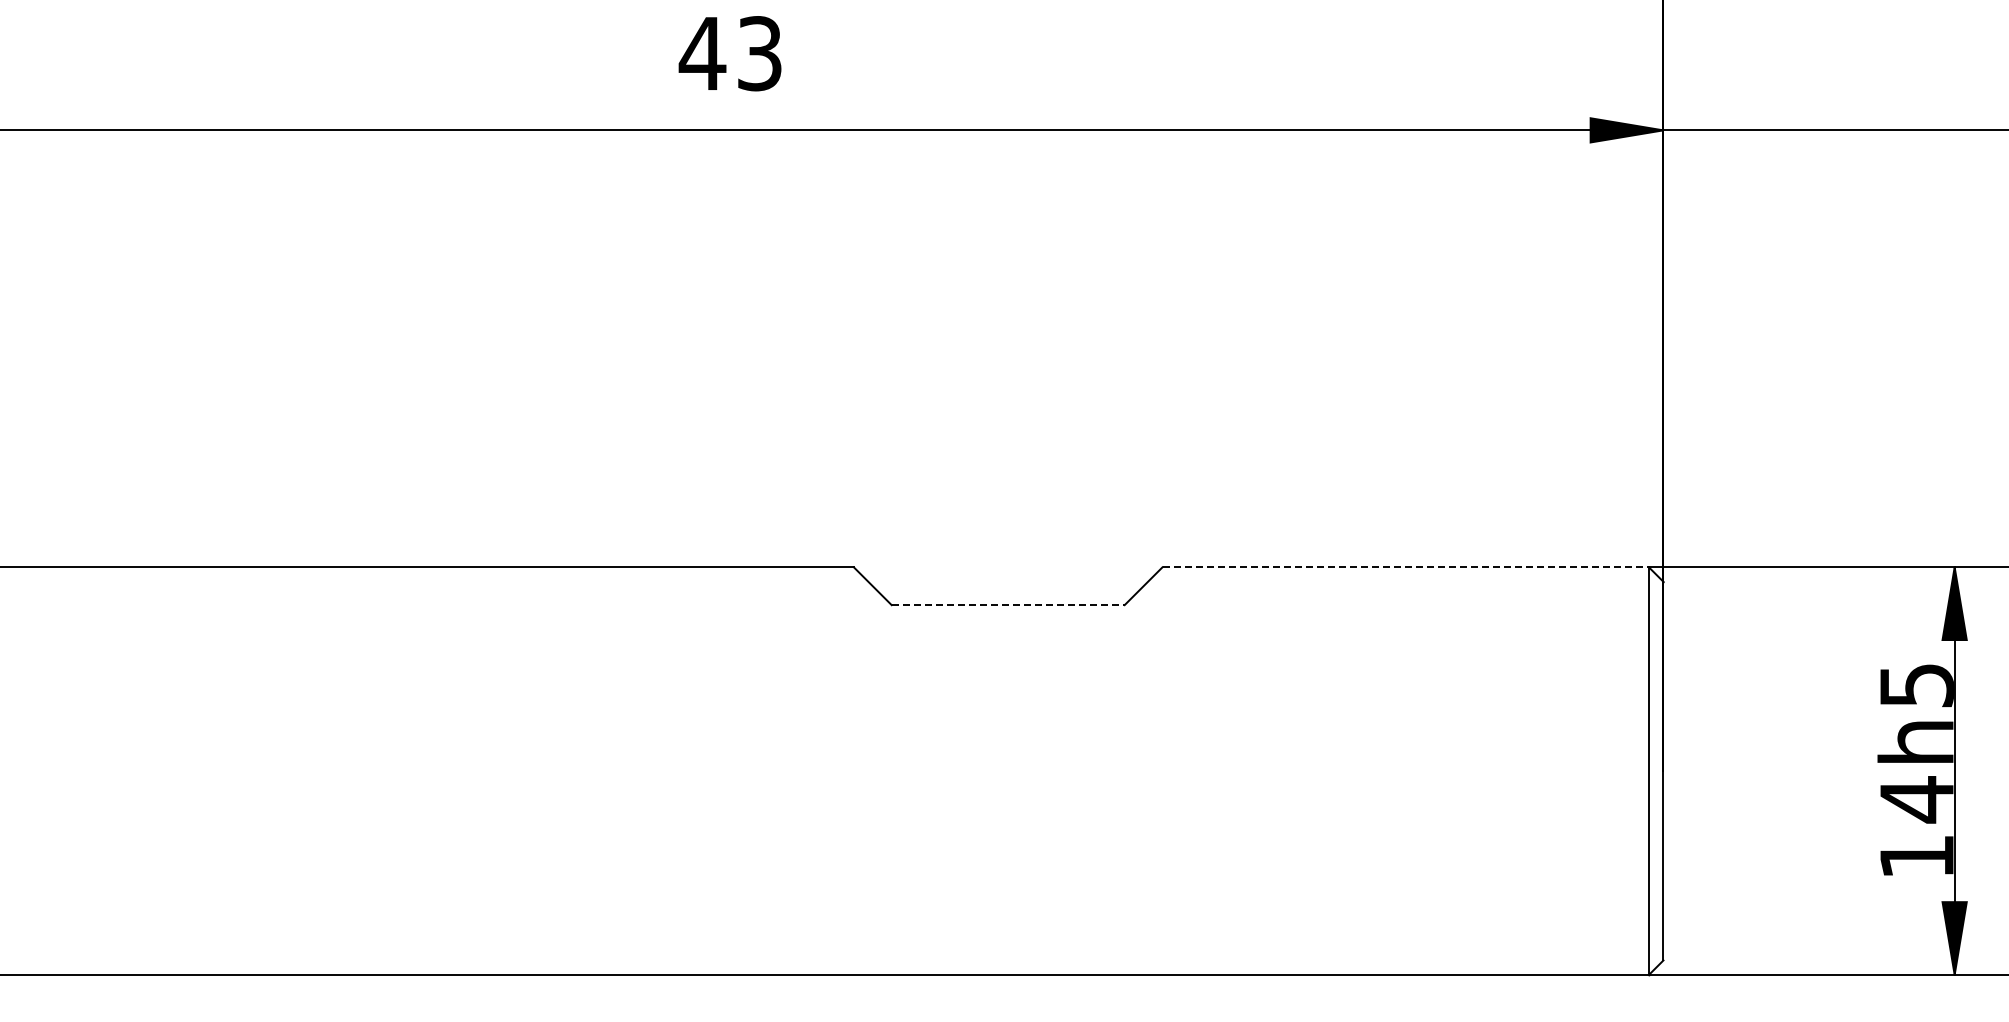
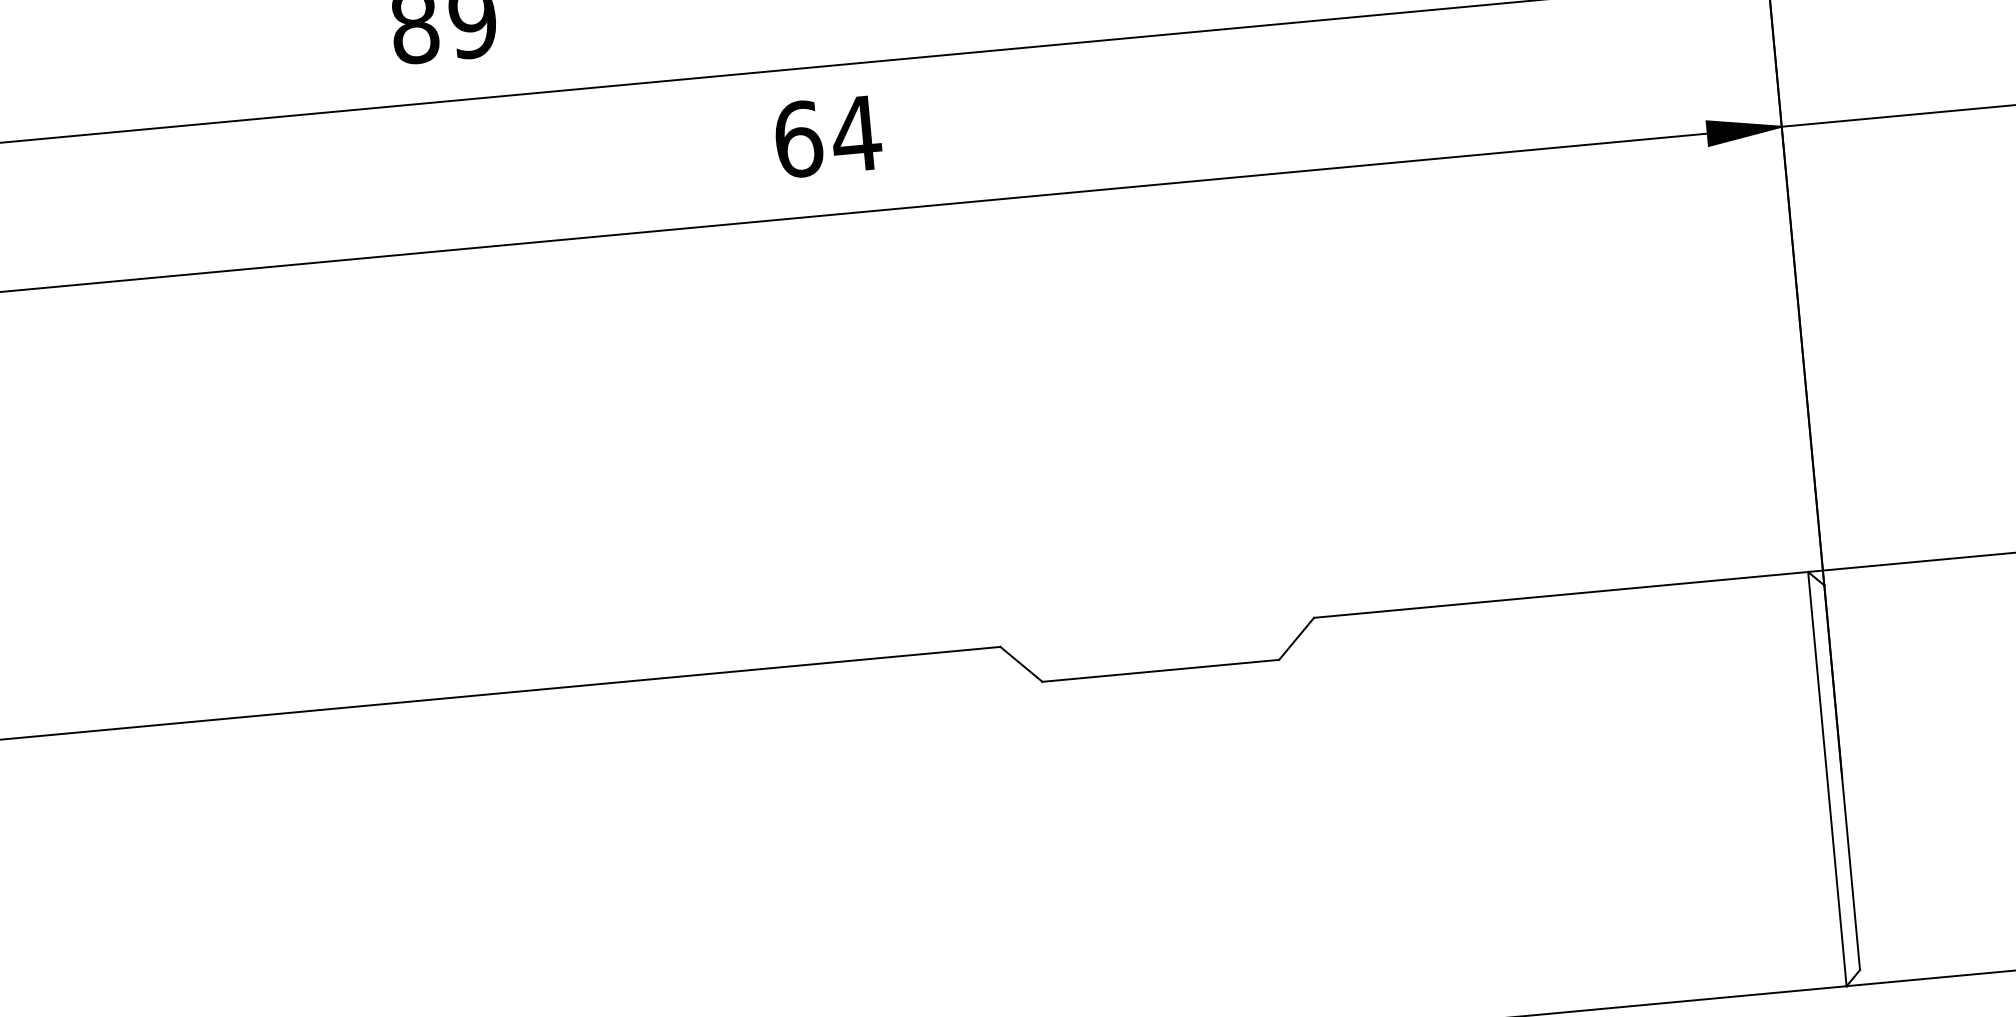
text: (730, 53) -> (826, 136), 43 -> 64
line: (1406, 567) -> (1561, 595), dashed -> solid
line: (1008, 605) -> (1161, 671), dashed -> solid

